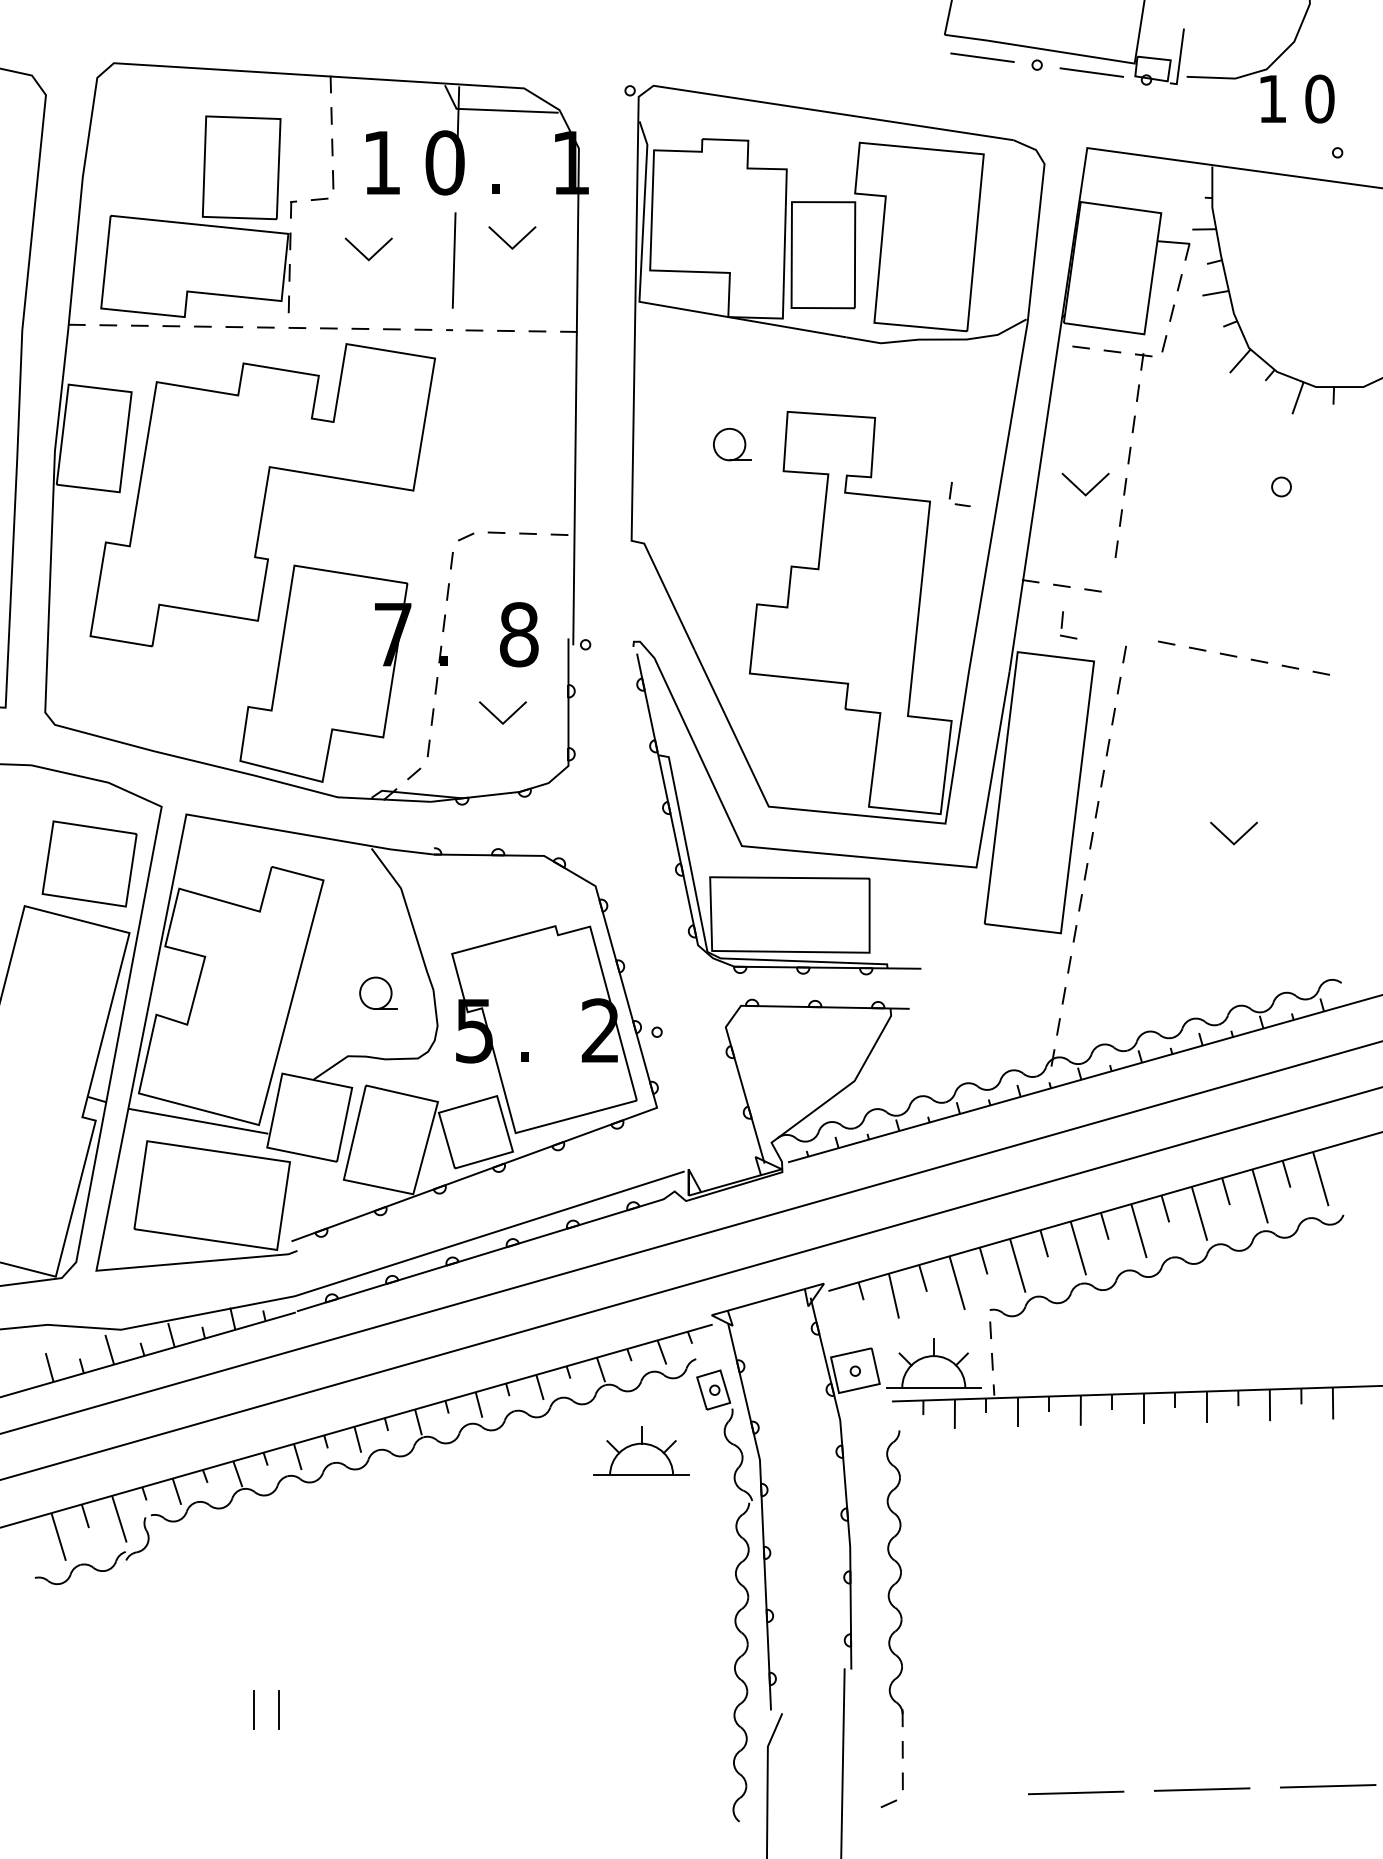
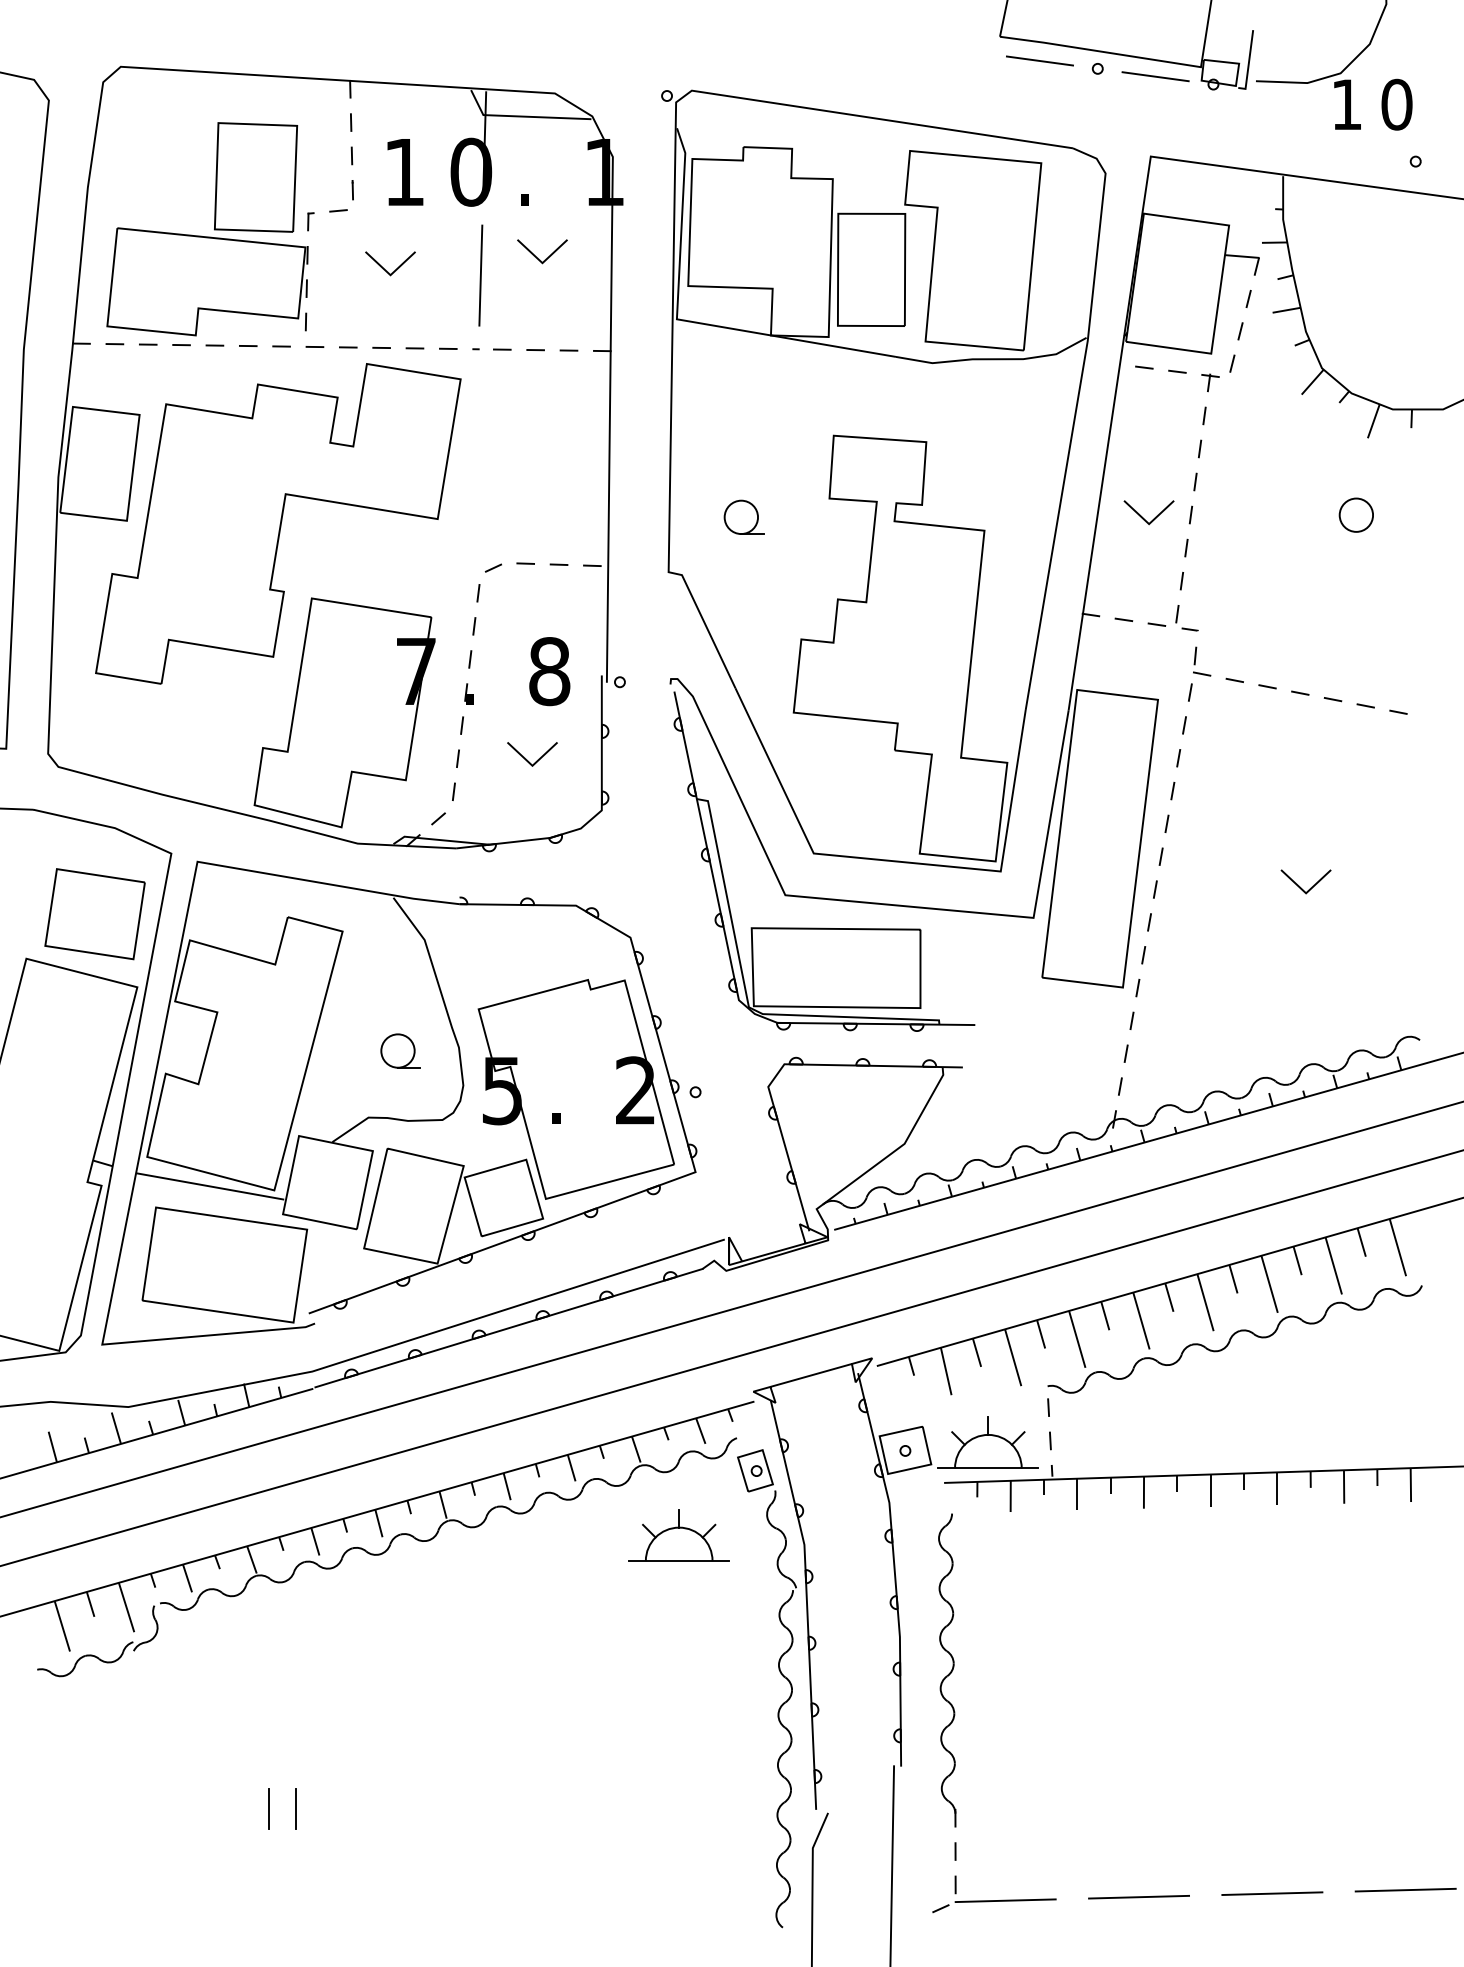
part: (731, 443) -> (743, 516), moved
circle: (1281, 486) -> (1356, 514), size x1.67
part: (951, 491) -> (1178, 615), moved
part: (1063, 622) -> (1196, 658), moved
line: (949, 1796) -> (1005, 1900), added

